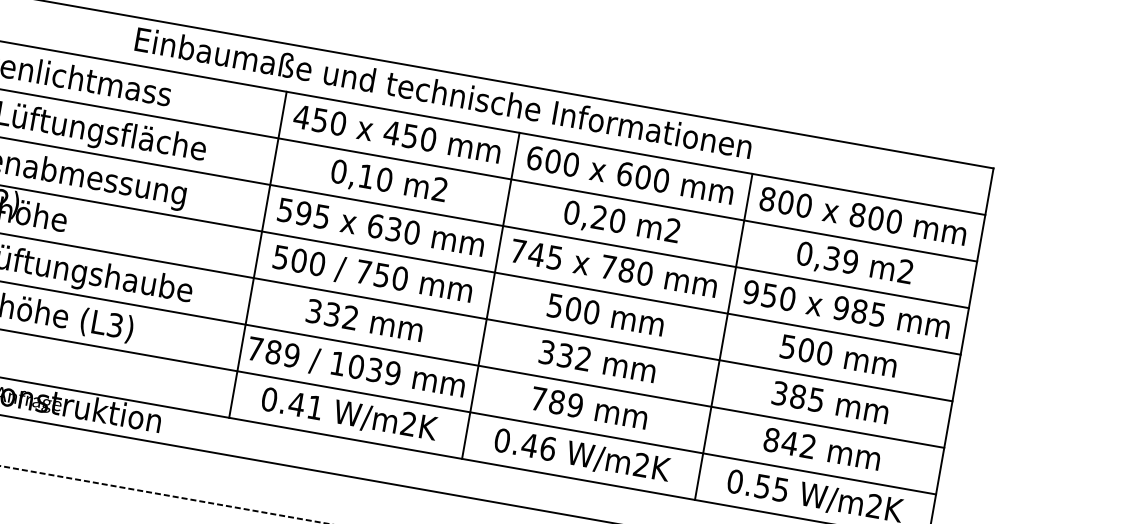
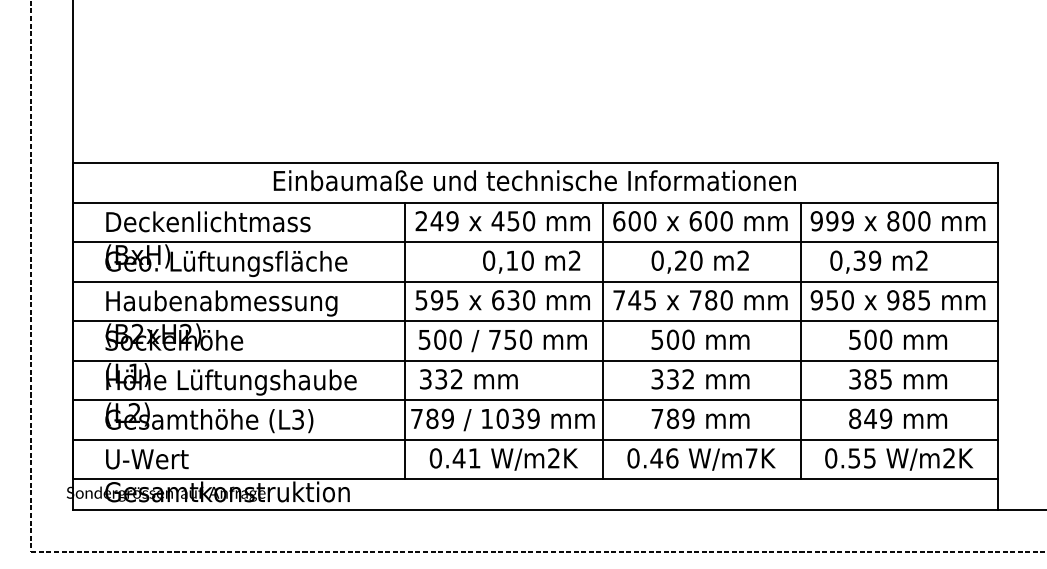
text: (319, 120) -> (436, 221), 450 -> 249
text: (388, 181) -> (531, 261), moved
text: (784, 202) -> (831, 221), 800 -> 999
text: (854, 263) -> (878, 261), moved
text: (364, 320) -> (468, 379), moved
text: (808, 446) -> (886, 418), 842 -> 849
text: (641, 465) -> (751, 458), W/m2K -> W/m7K

